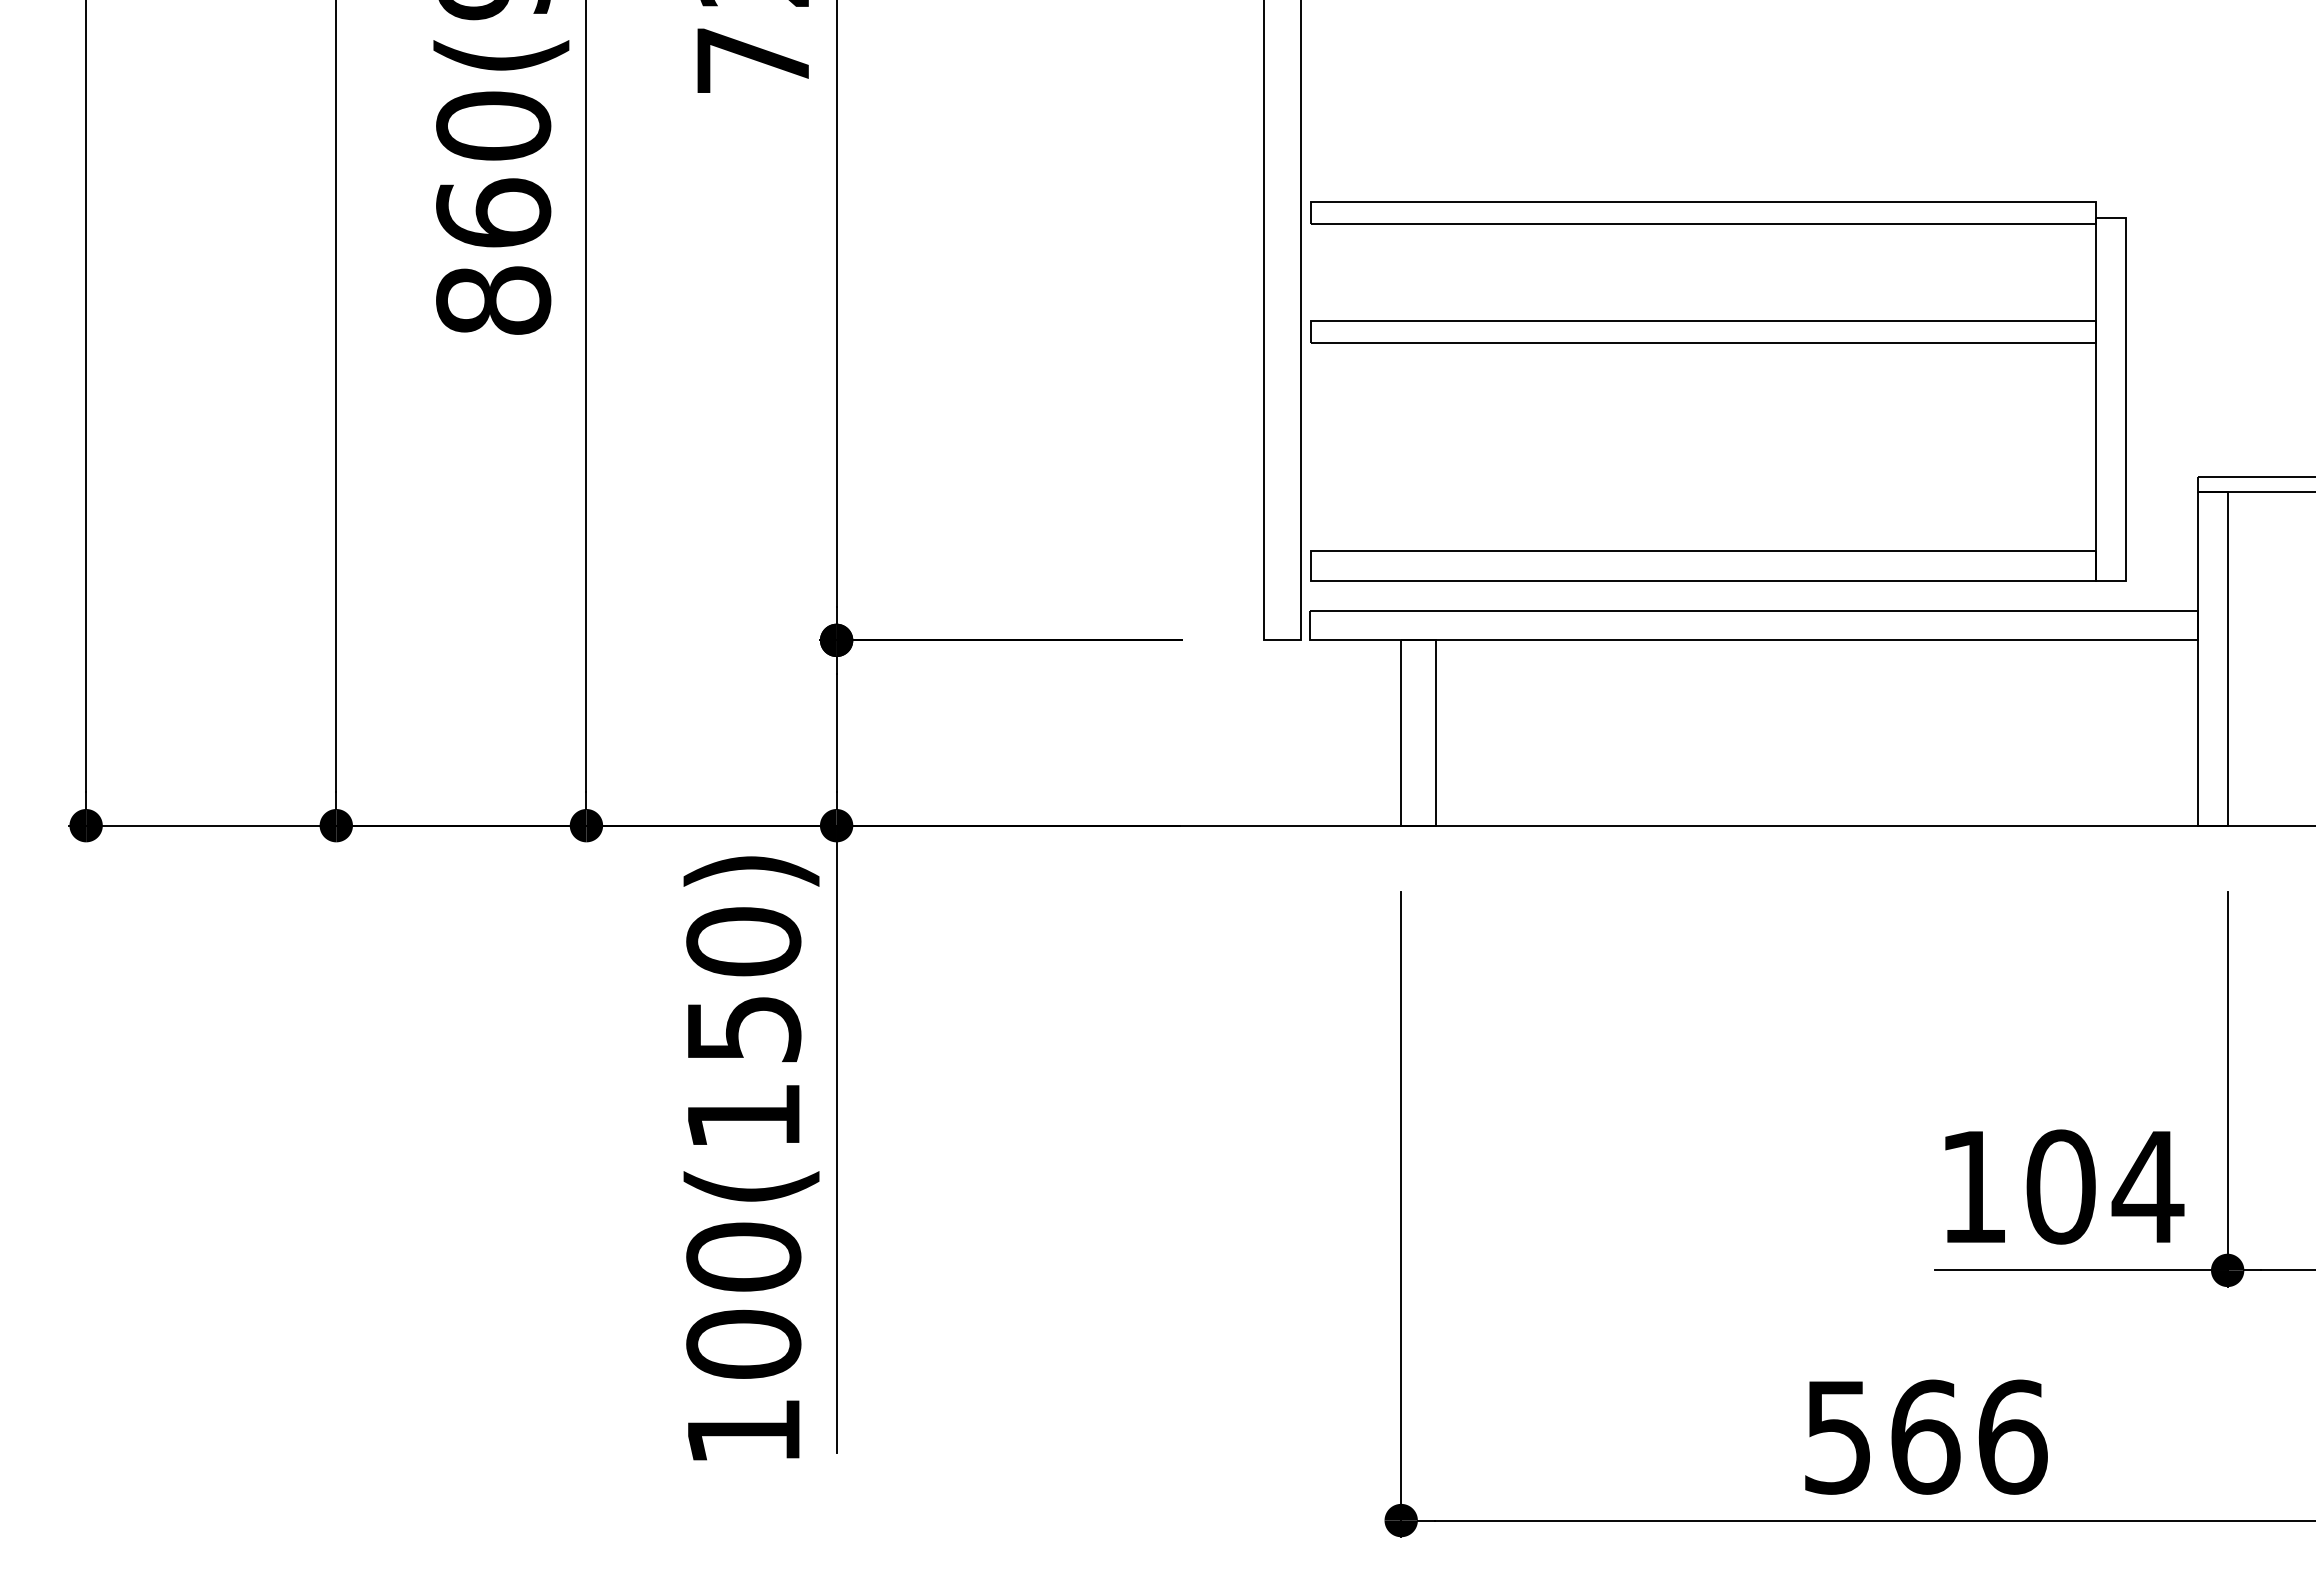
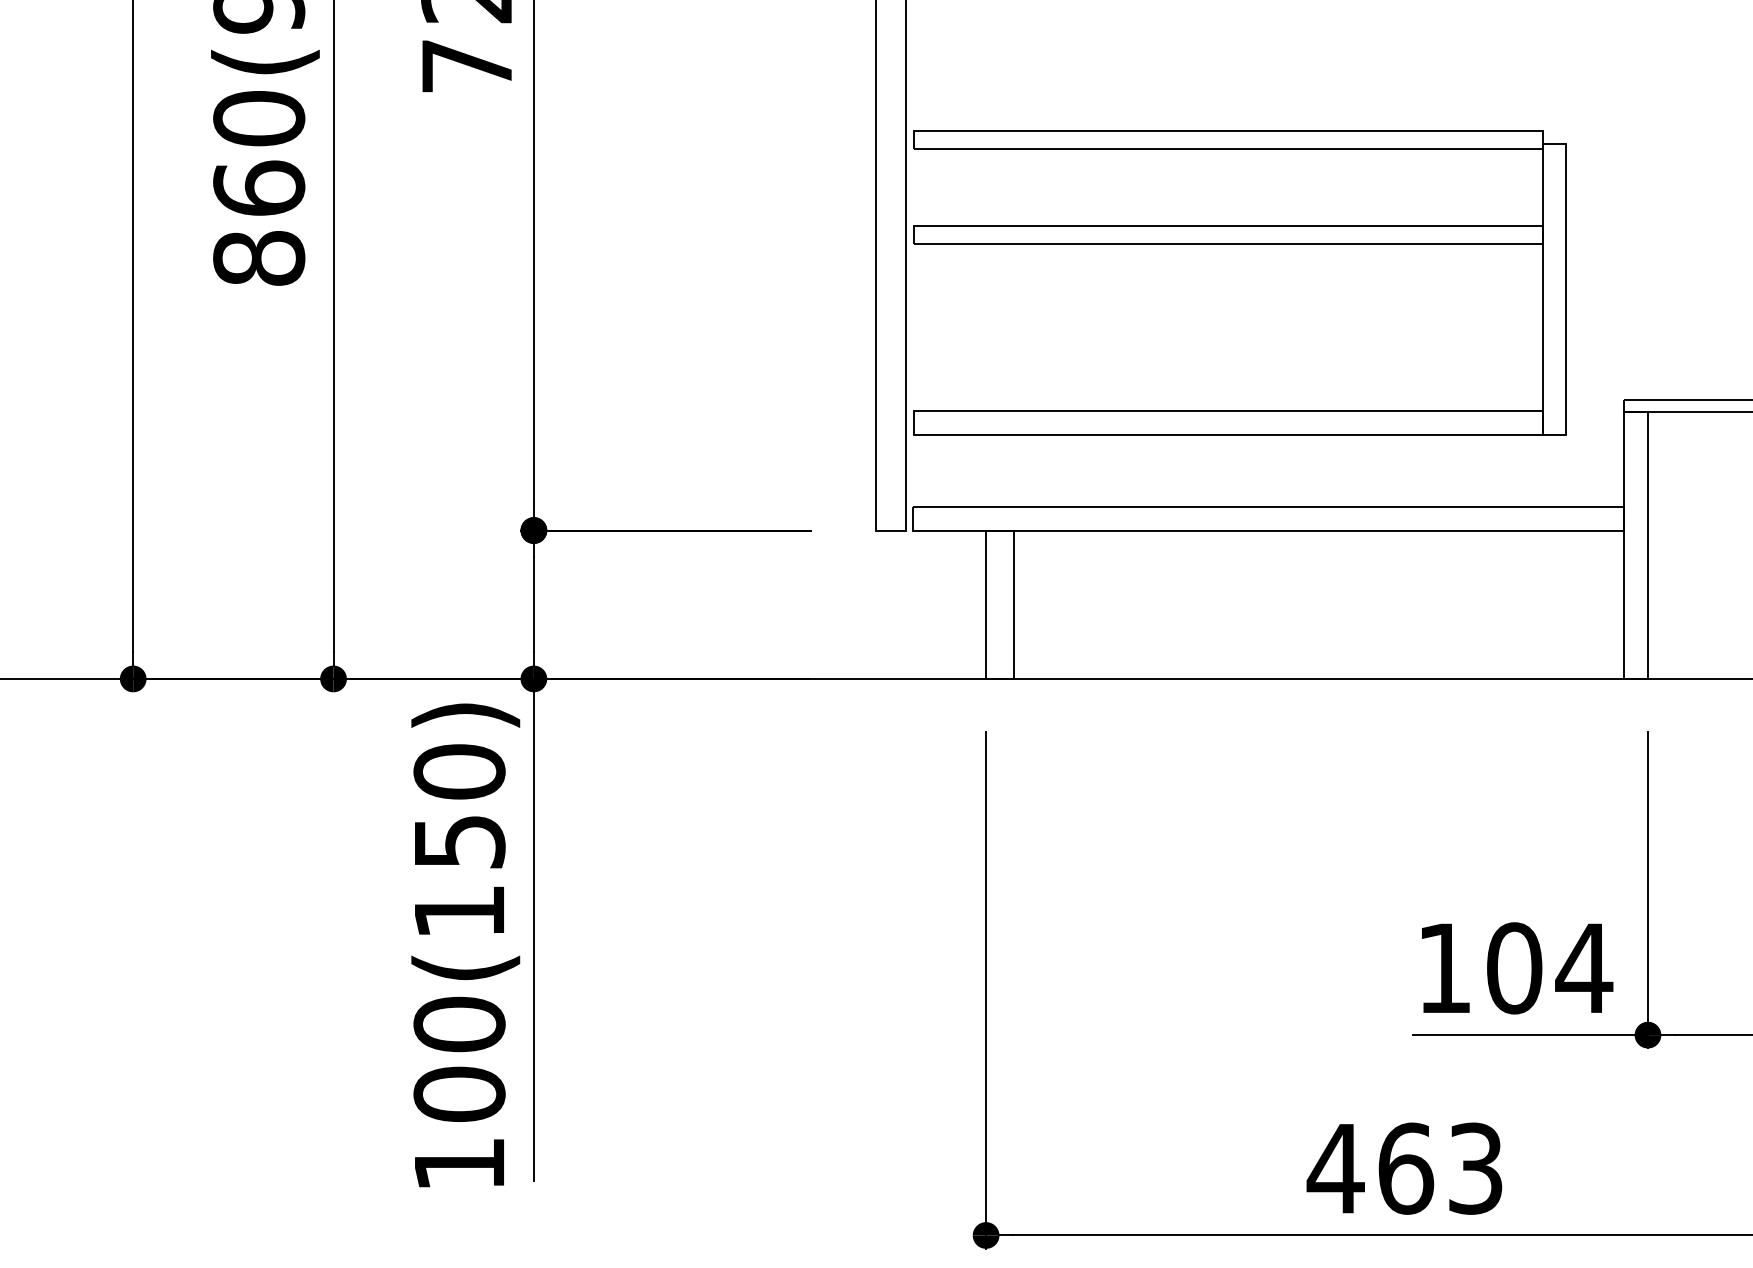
part: (1718, 343) -> (1240, 244), moved
text: (1924, 1436) -> (1405, 1168), 566 -> 463

